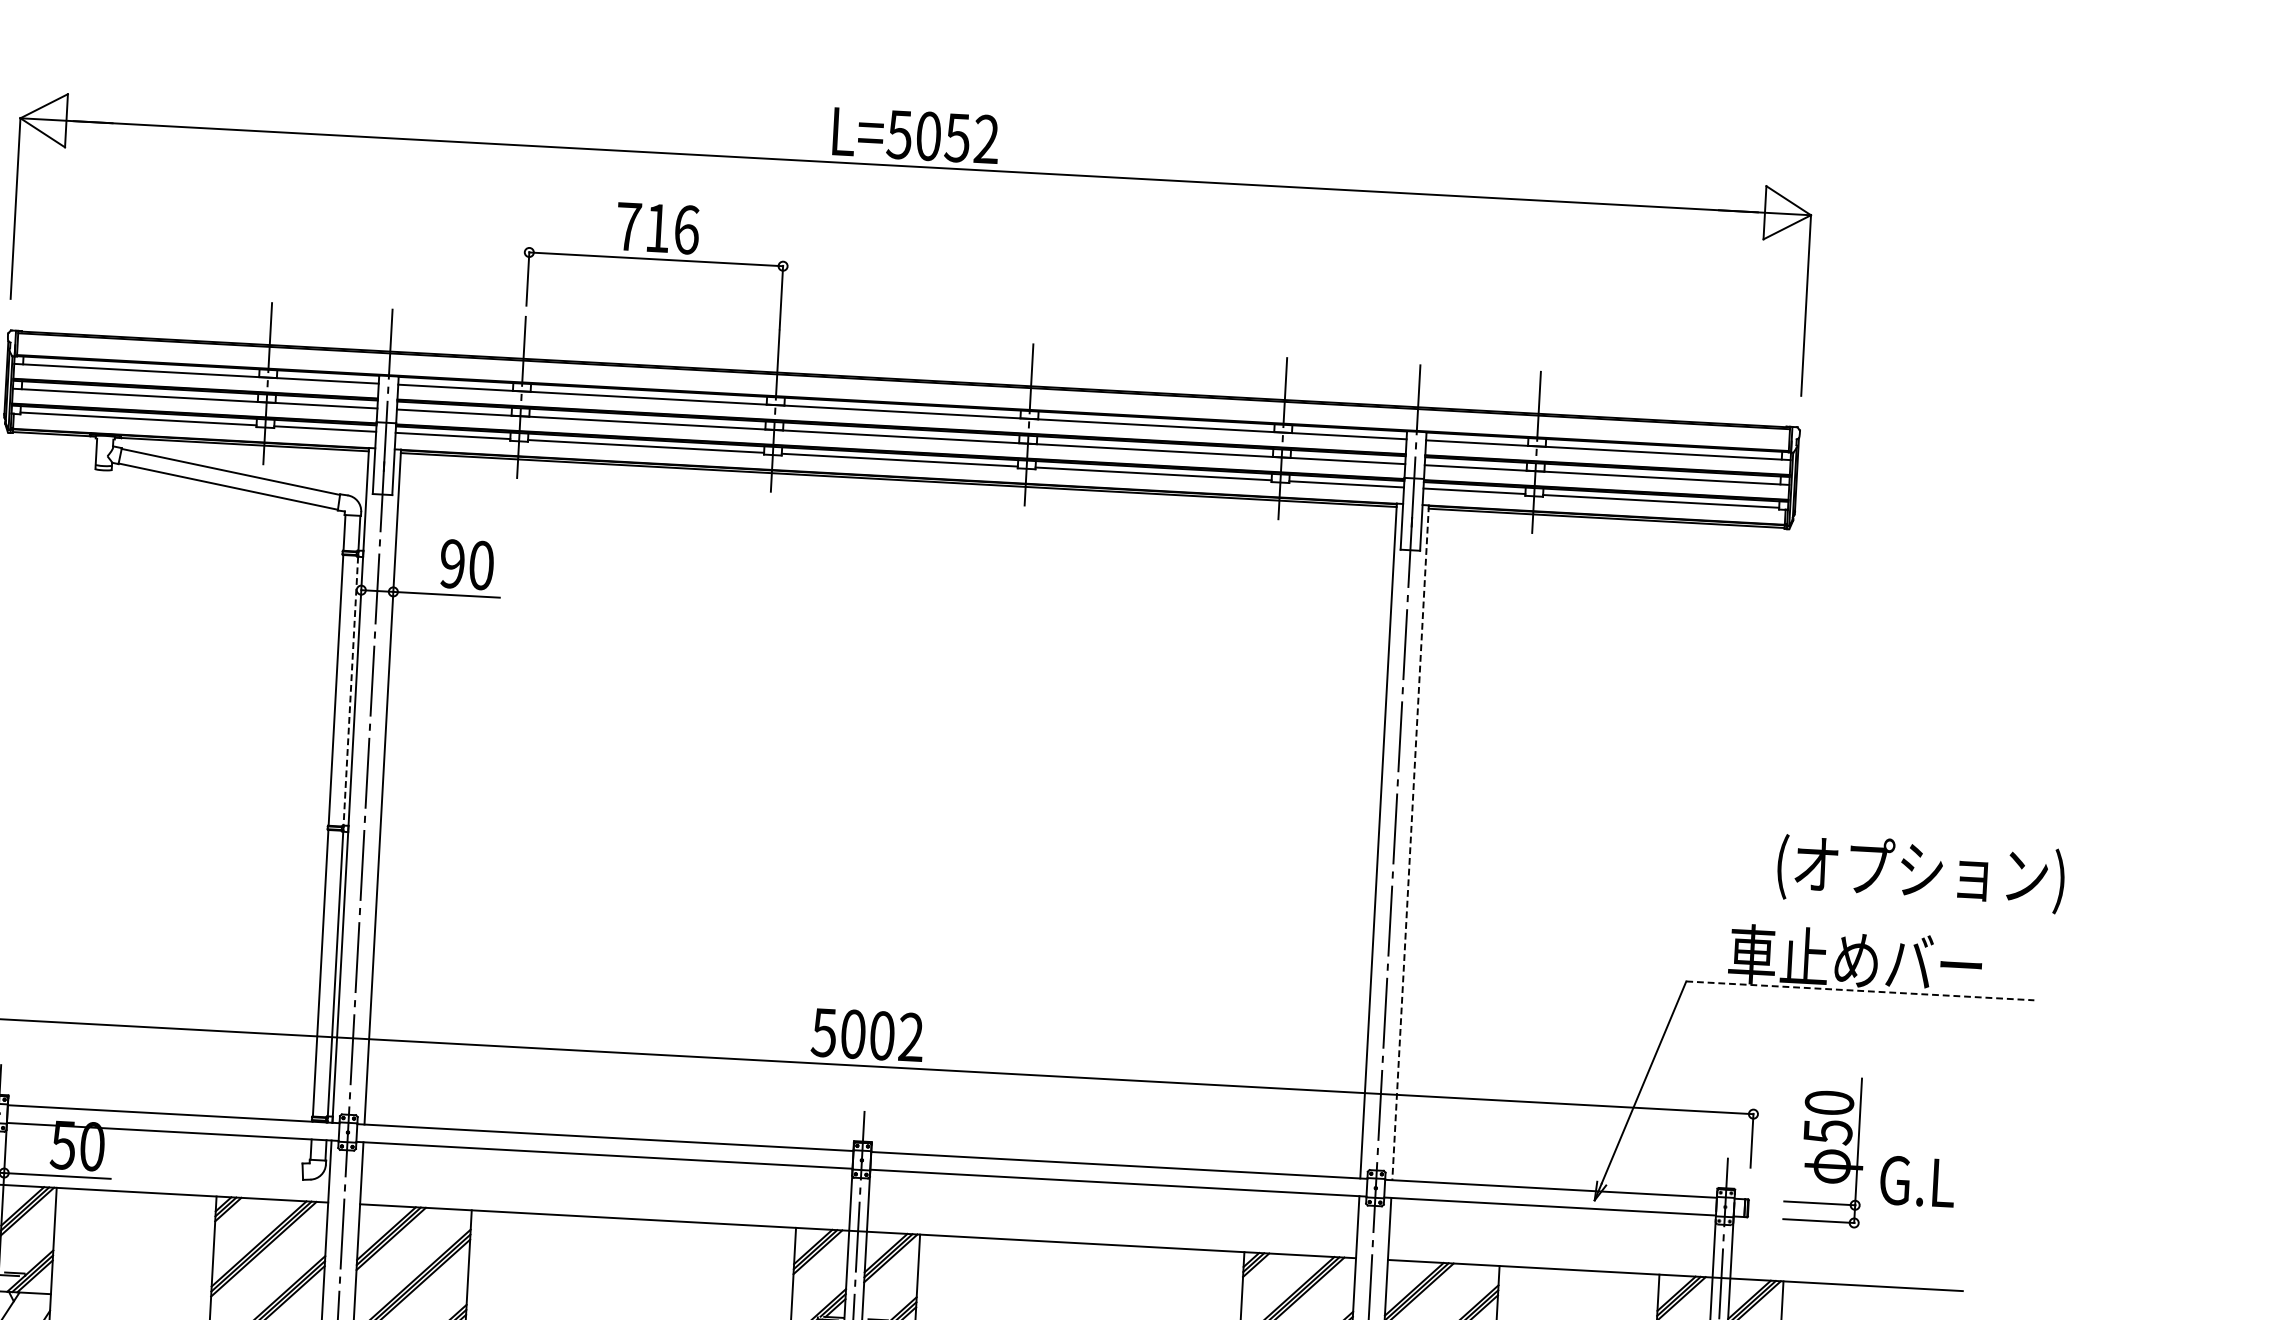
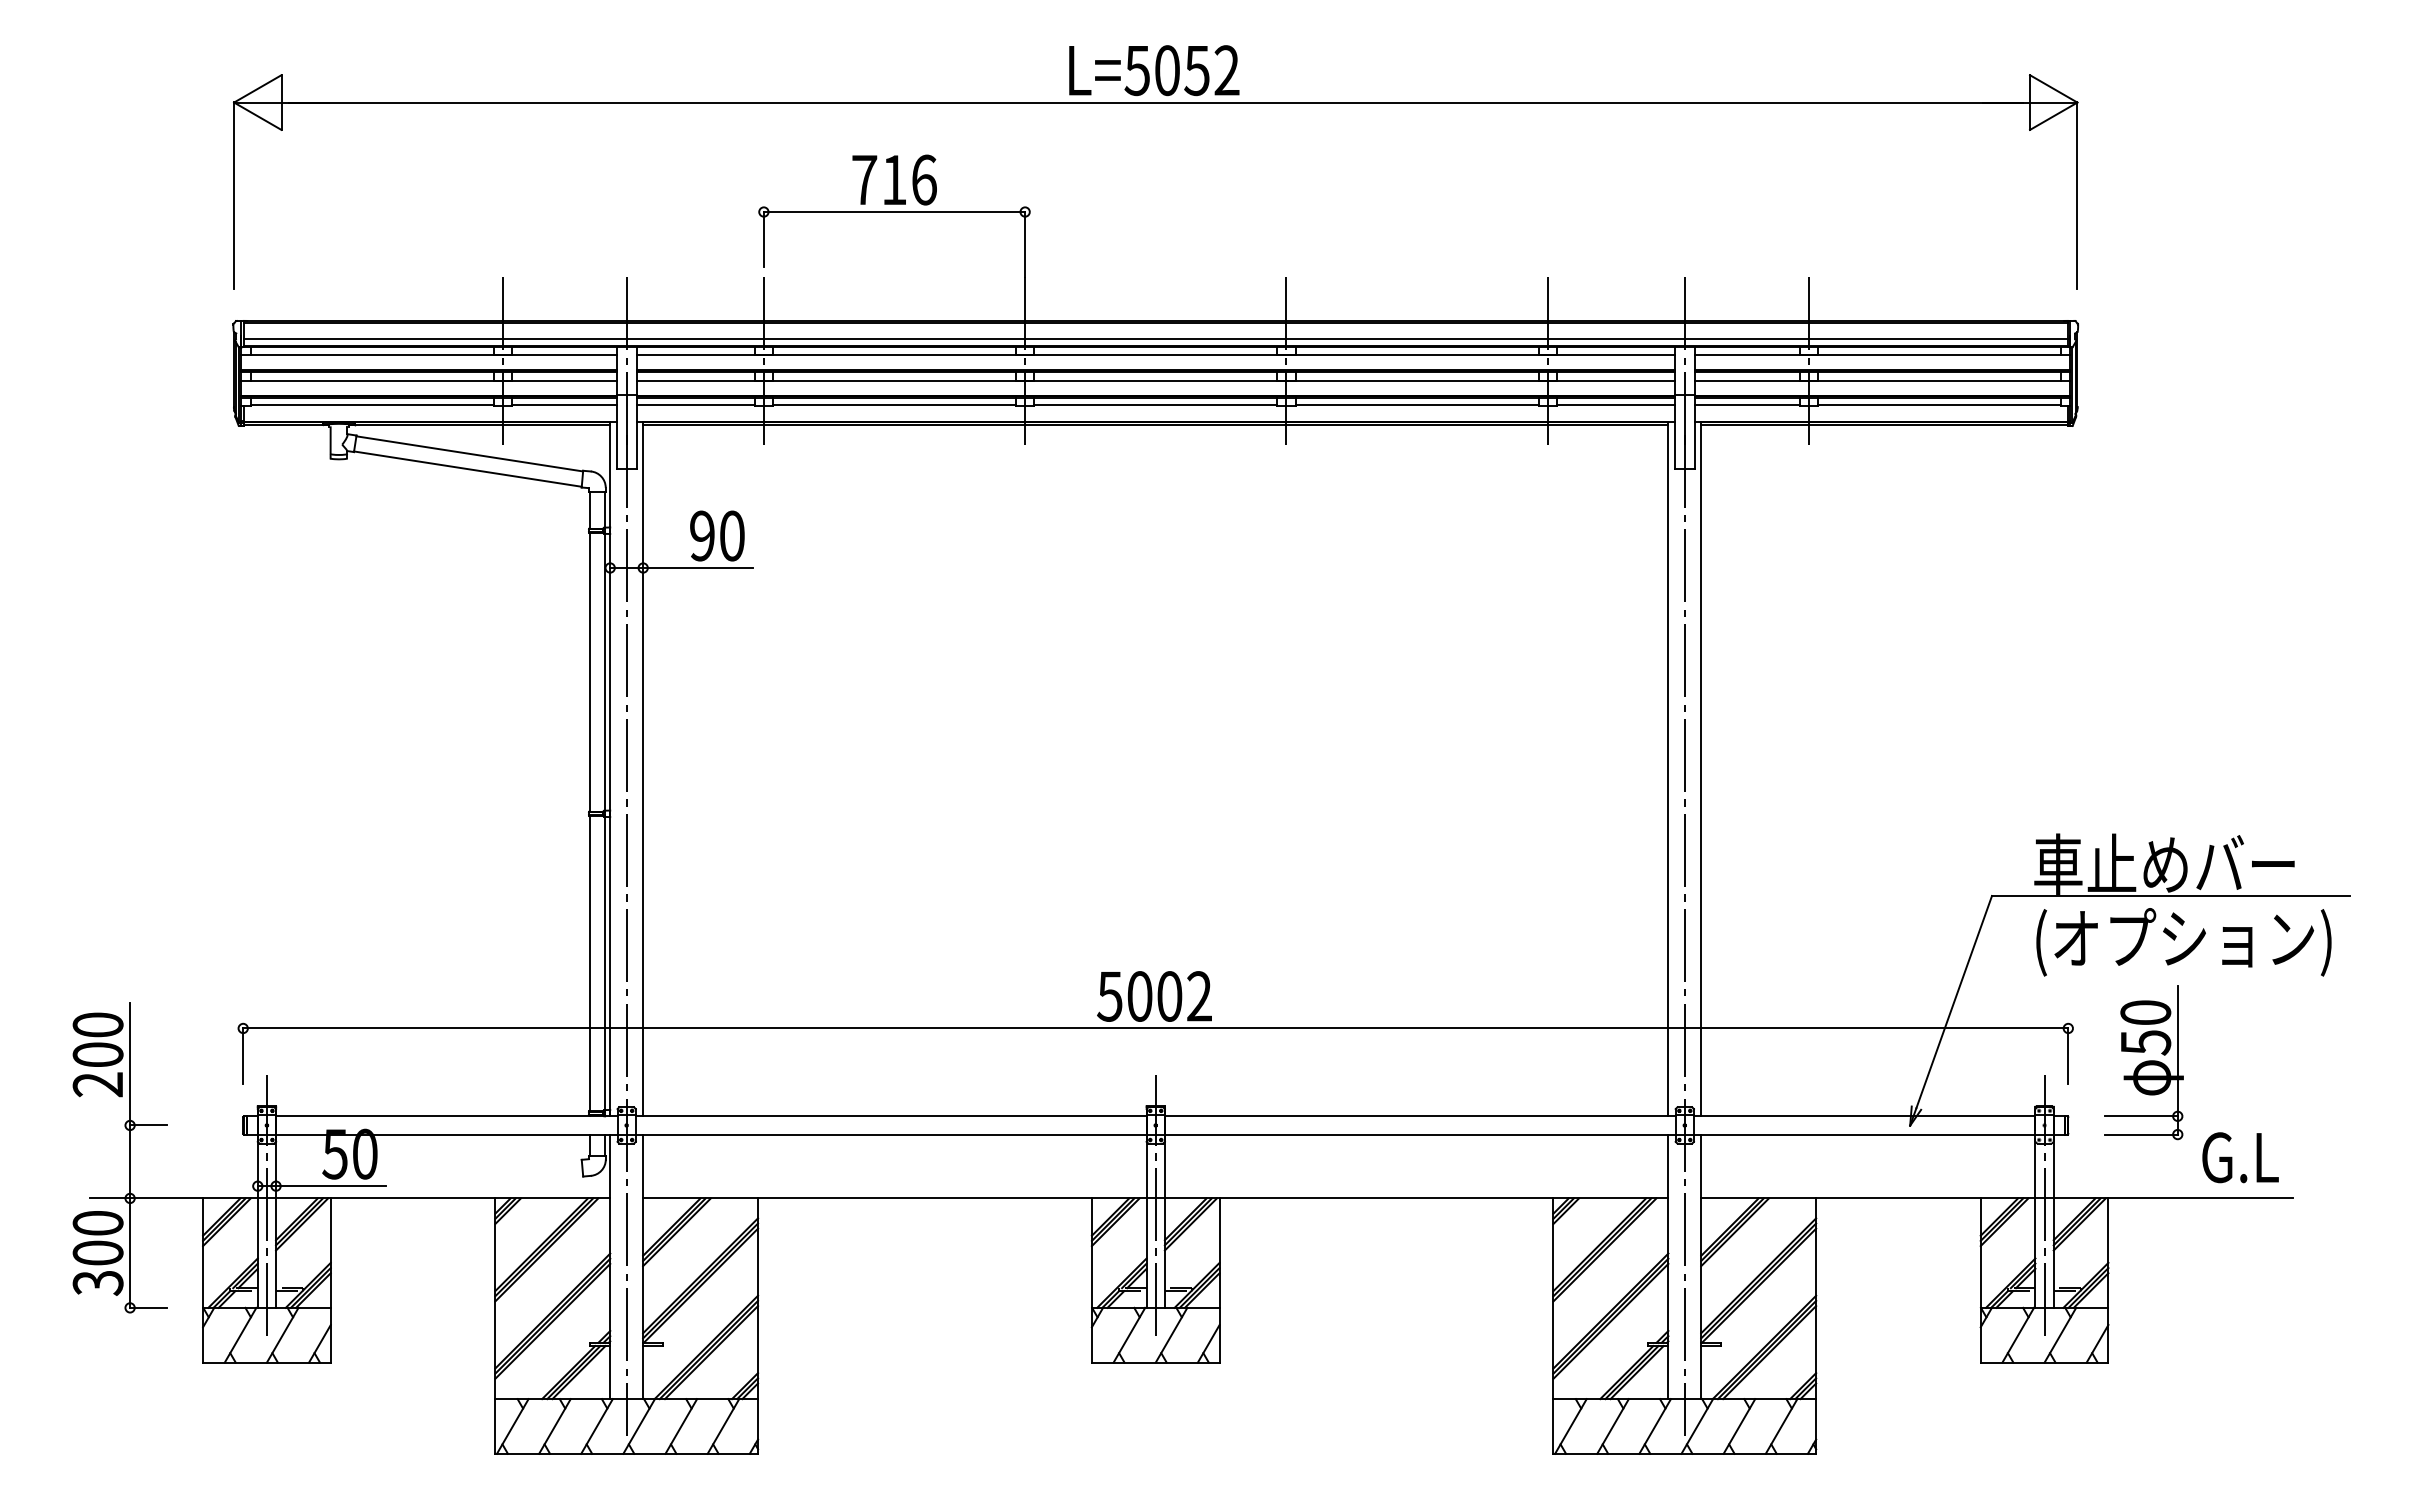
line: (903, 396) -> (1155, 339), added
line: (351, 691) -> (605, 672), dashed -> solid
line: (1410, 843) -> (1701, 769), dashed -> solid
text: (1920, 873) -> (2183, 942), moved
line: (1860, 990) -> (2171, 895), dashed -> solid
text: (1917, 1181) -> (2240, 1157), moved

